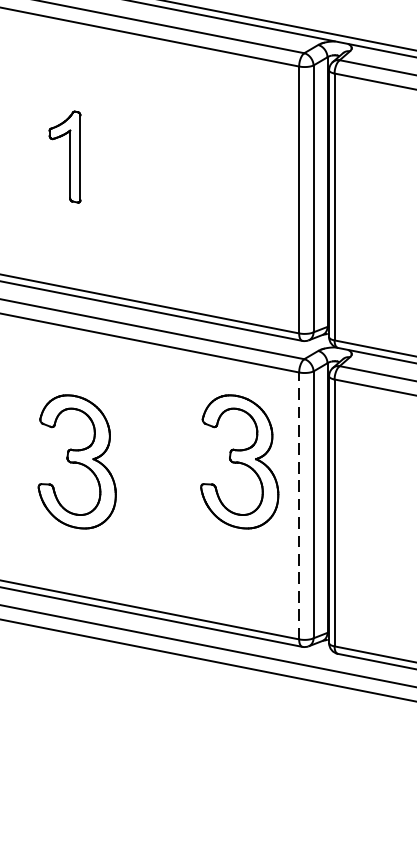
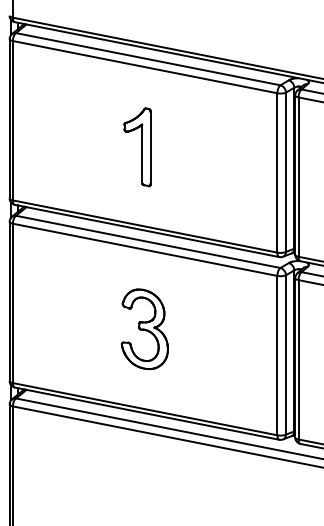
part: (64, 157) -> (137, 147), size x1.43
part: (239, 462) -> (241, 329), removed
line: (299, 505) -> (277, 355), dashed -> solid

